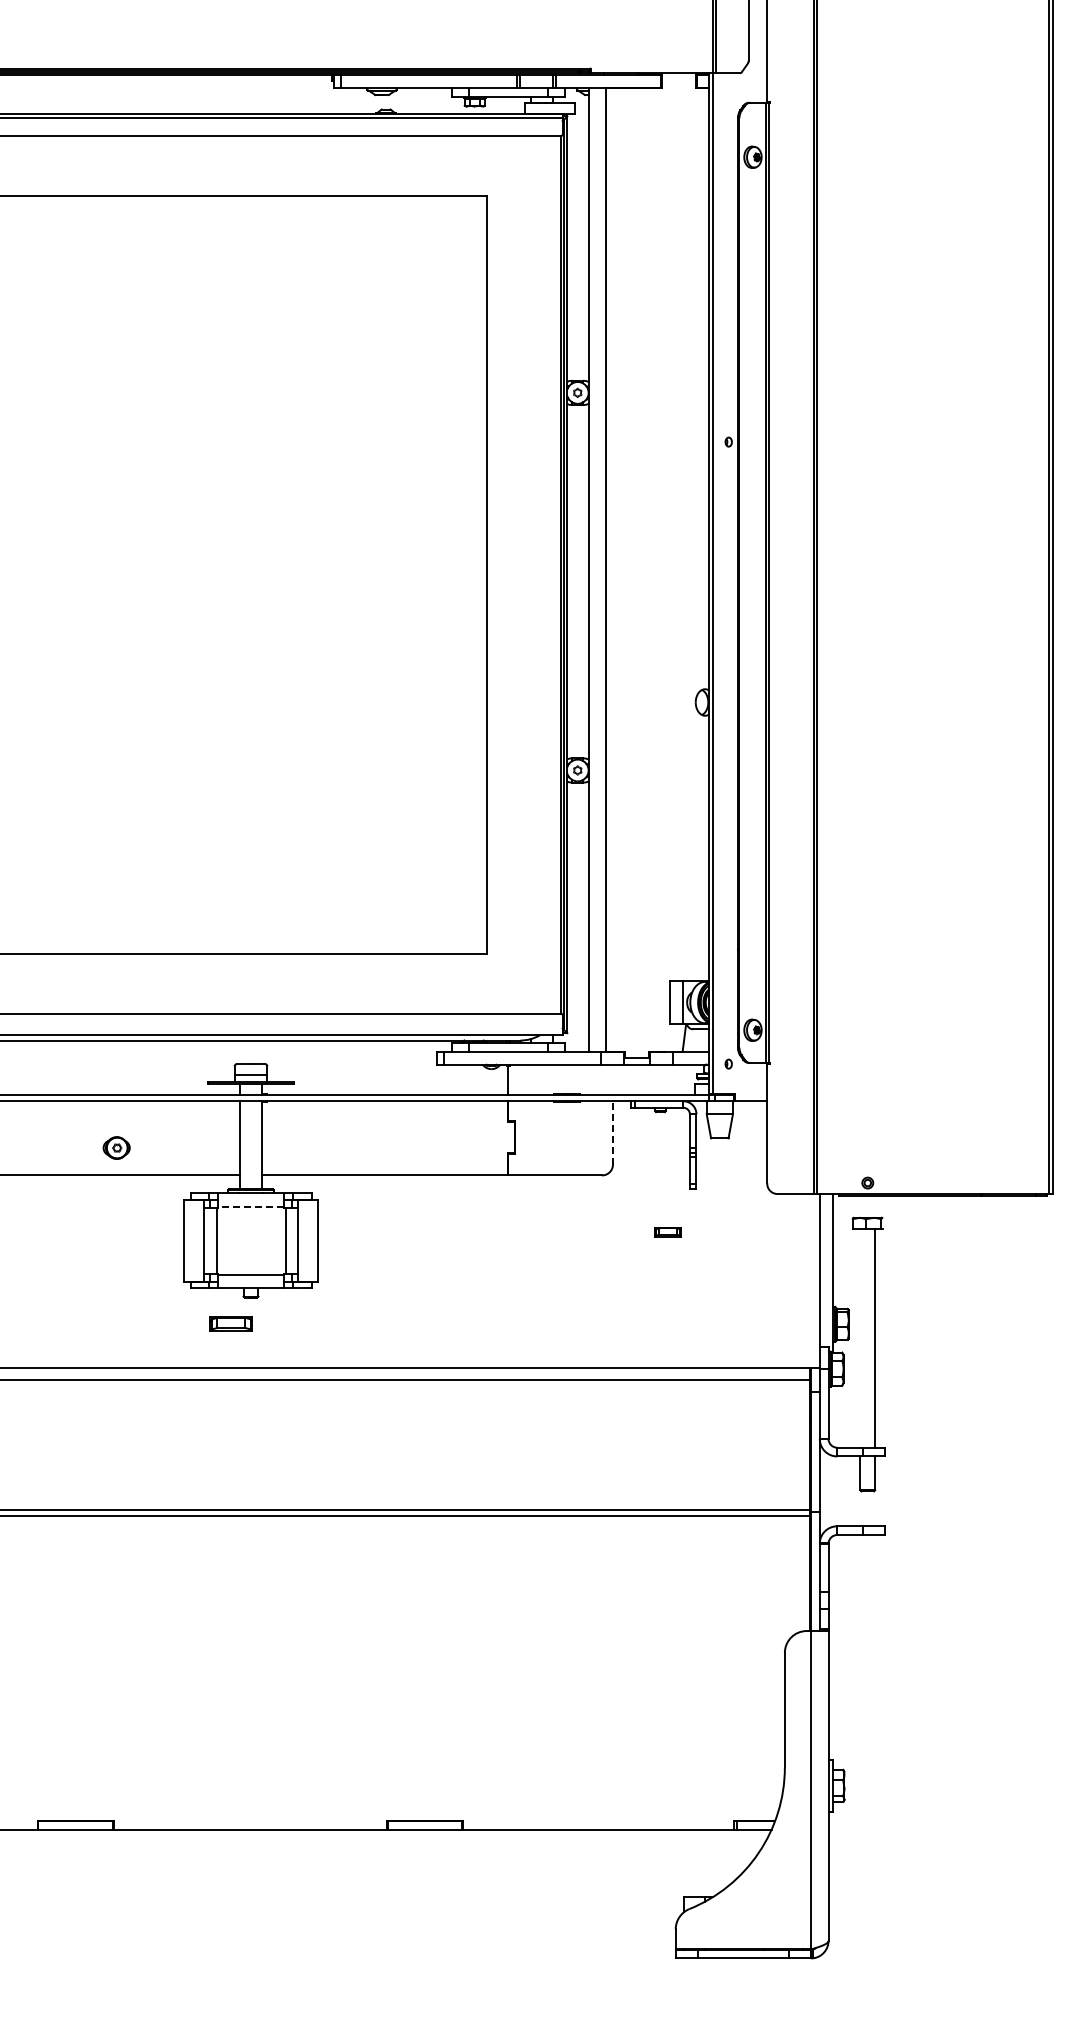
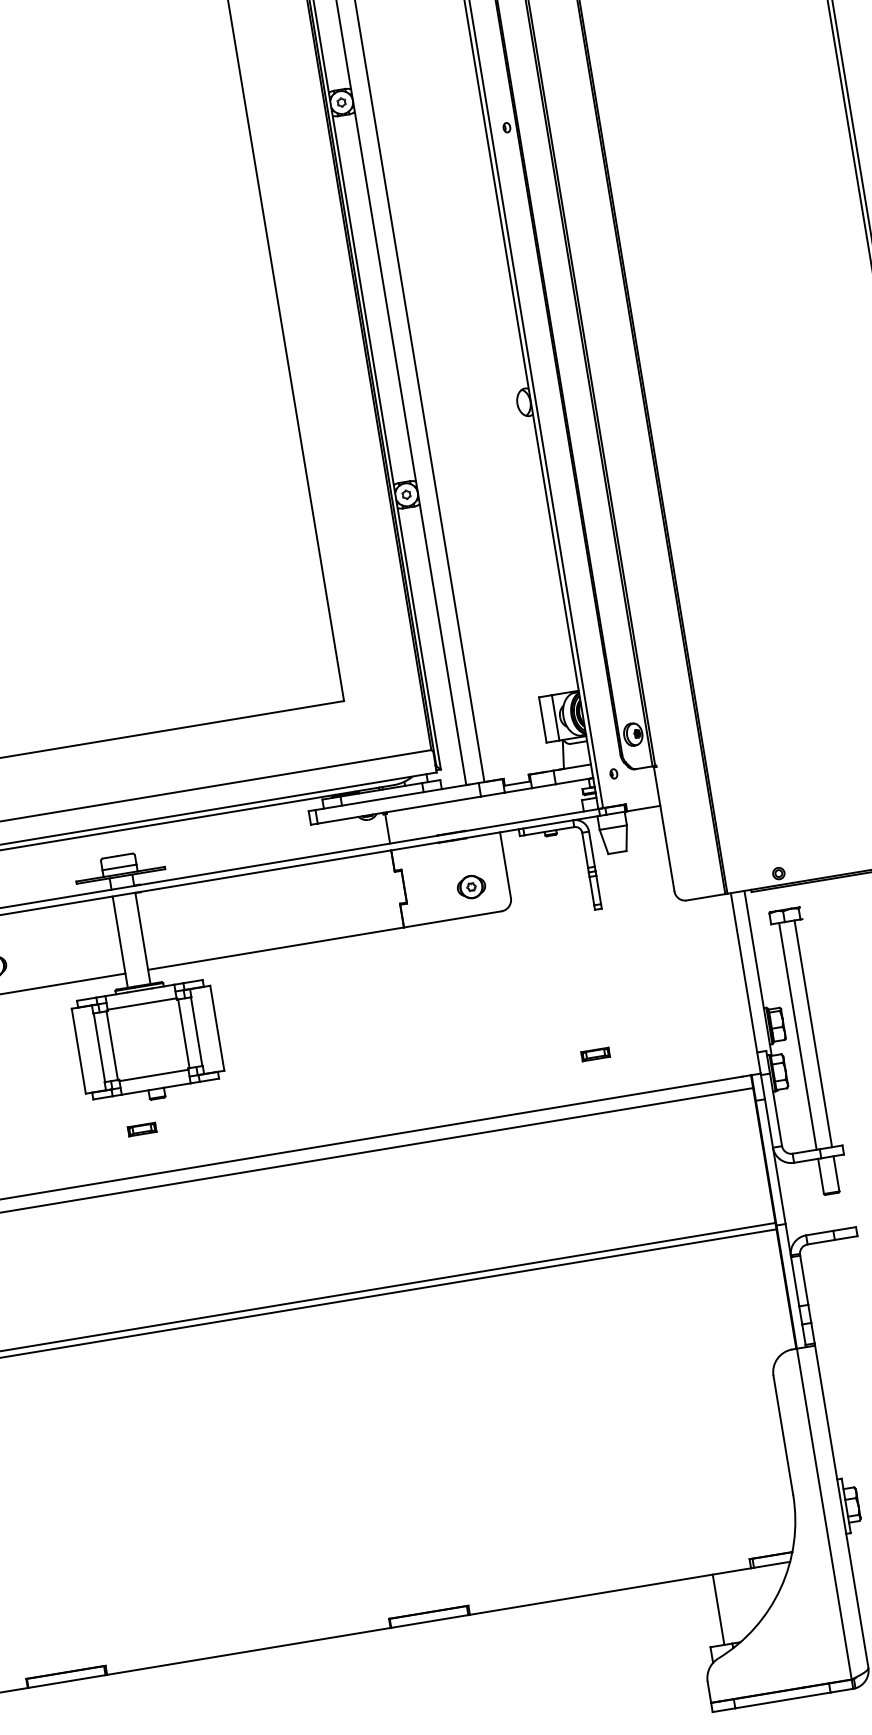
line: (613, 1132) -> (505, 864), dashed -> solid
part: (577, 1147) -> (471, 886), added
line: (250, 1206) -> (141, 1004), dashed -> solid
part: (667, 1232) -> (595, 1054), moved
part: (231, 1324) -> (142, 1129), size x0.62
line: (860, 1338) -> (797, 1036), added
line: (697, 1863) -> (718, 1609), added

